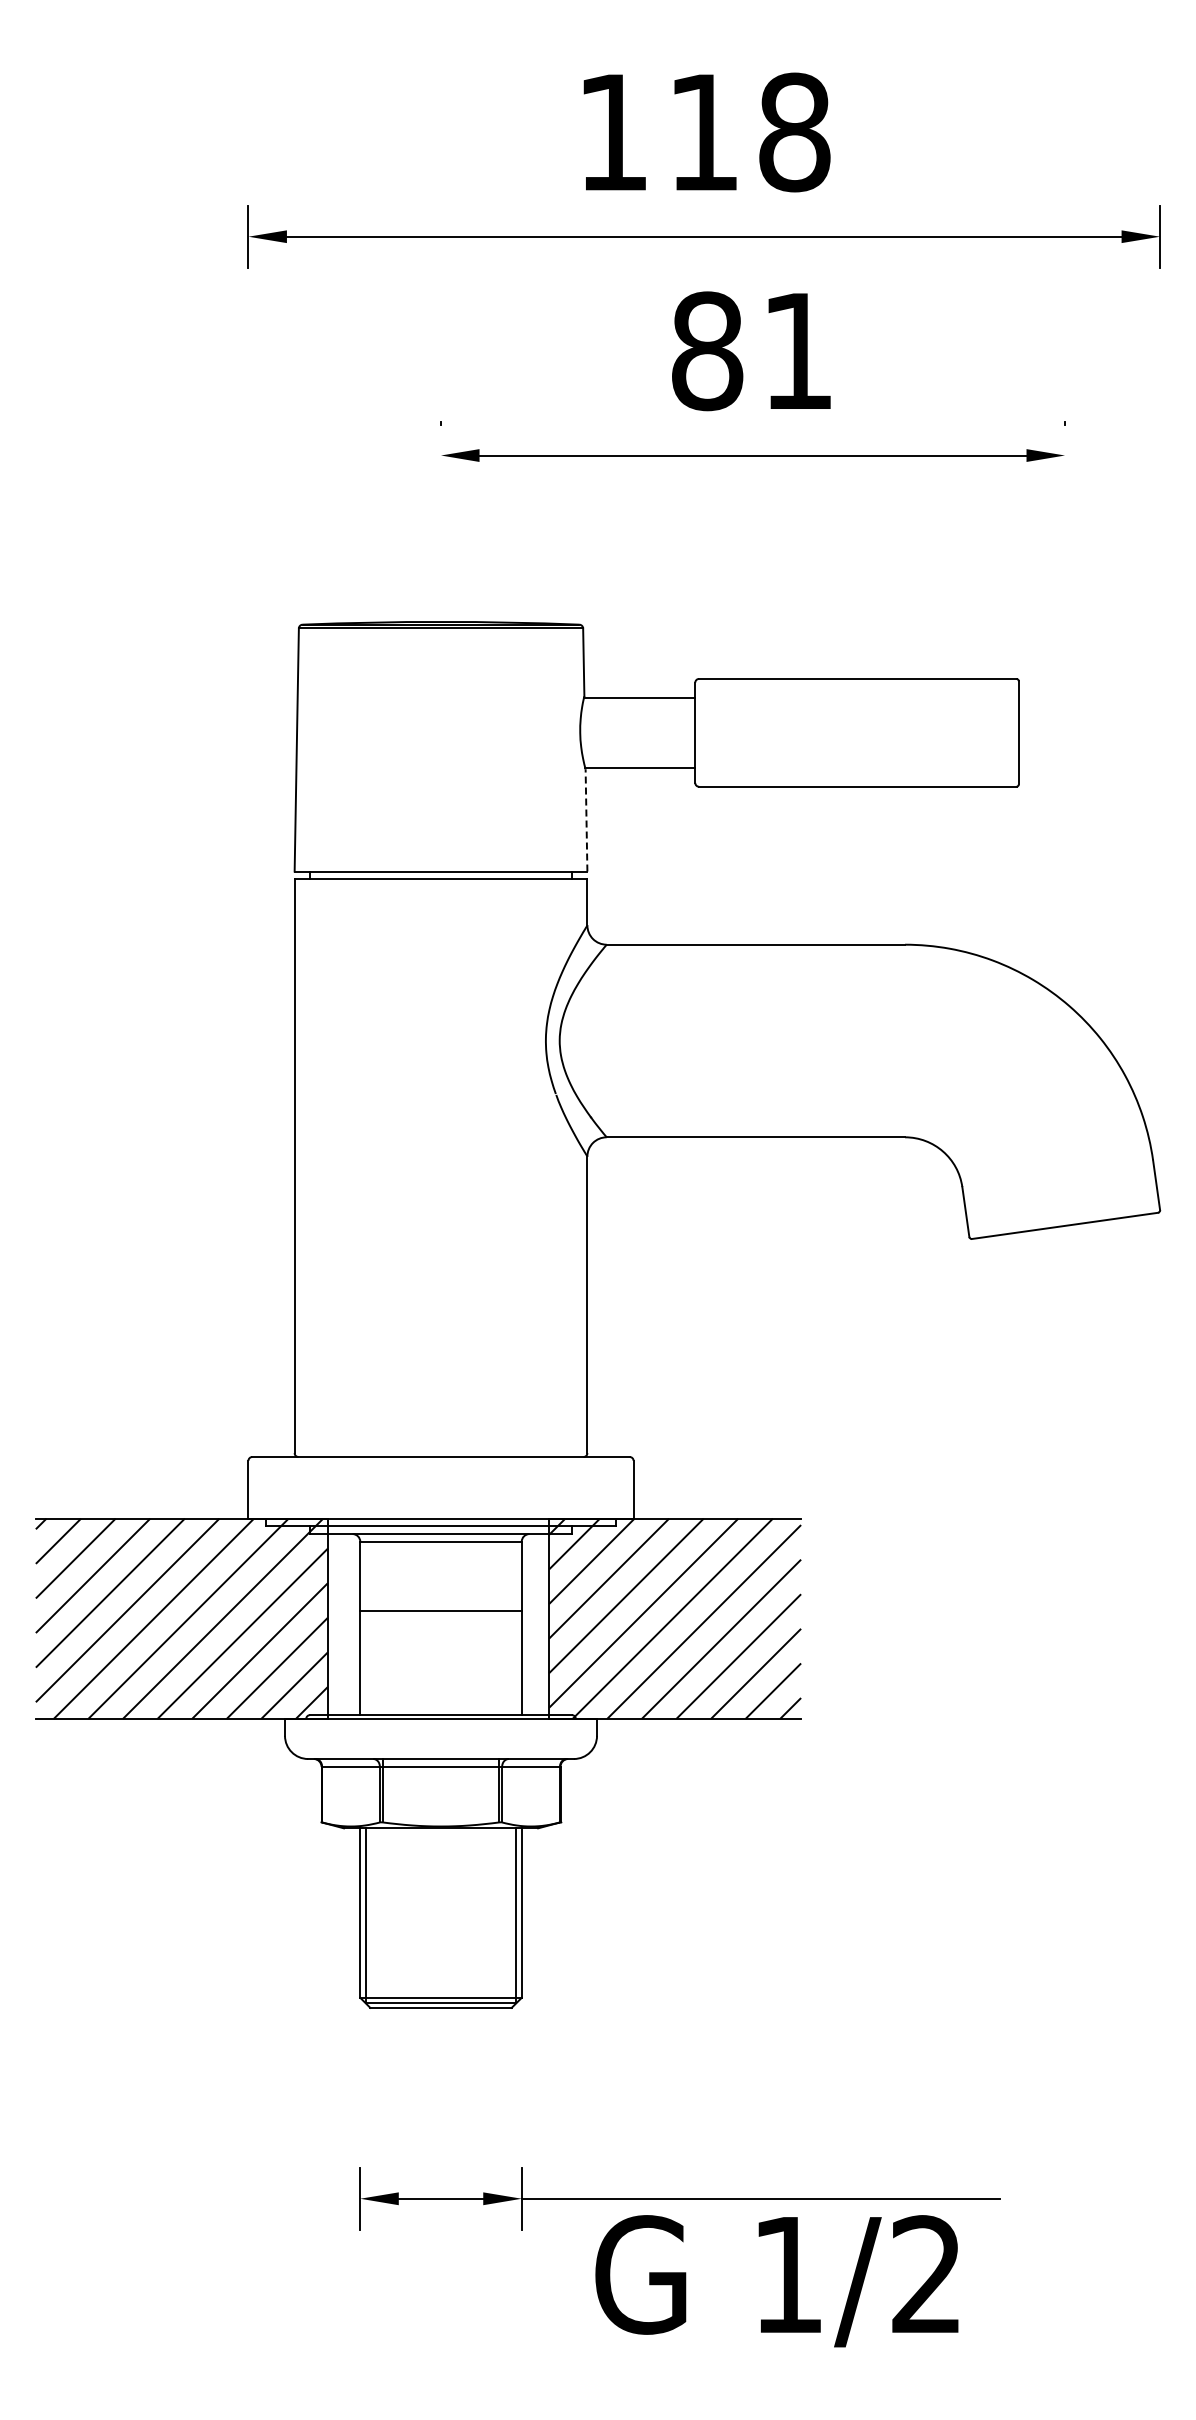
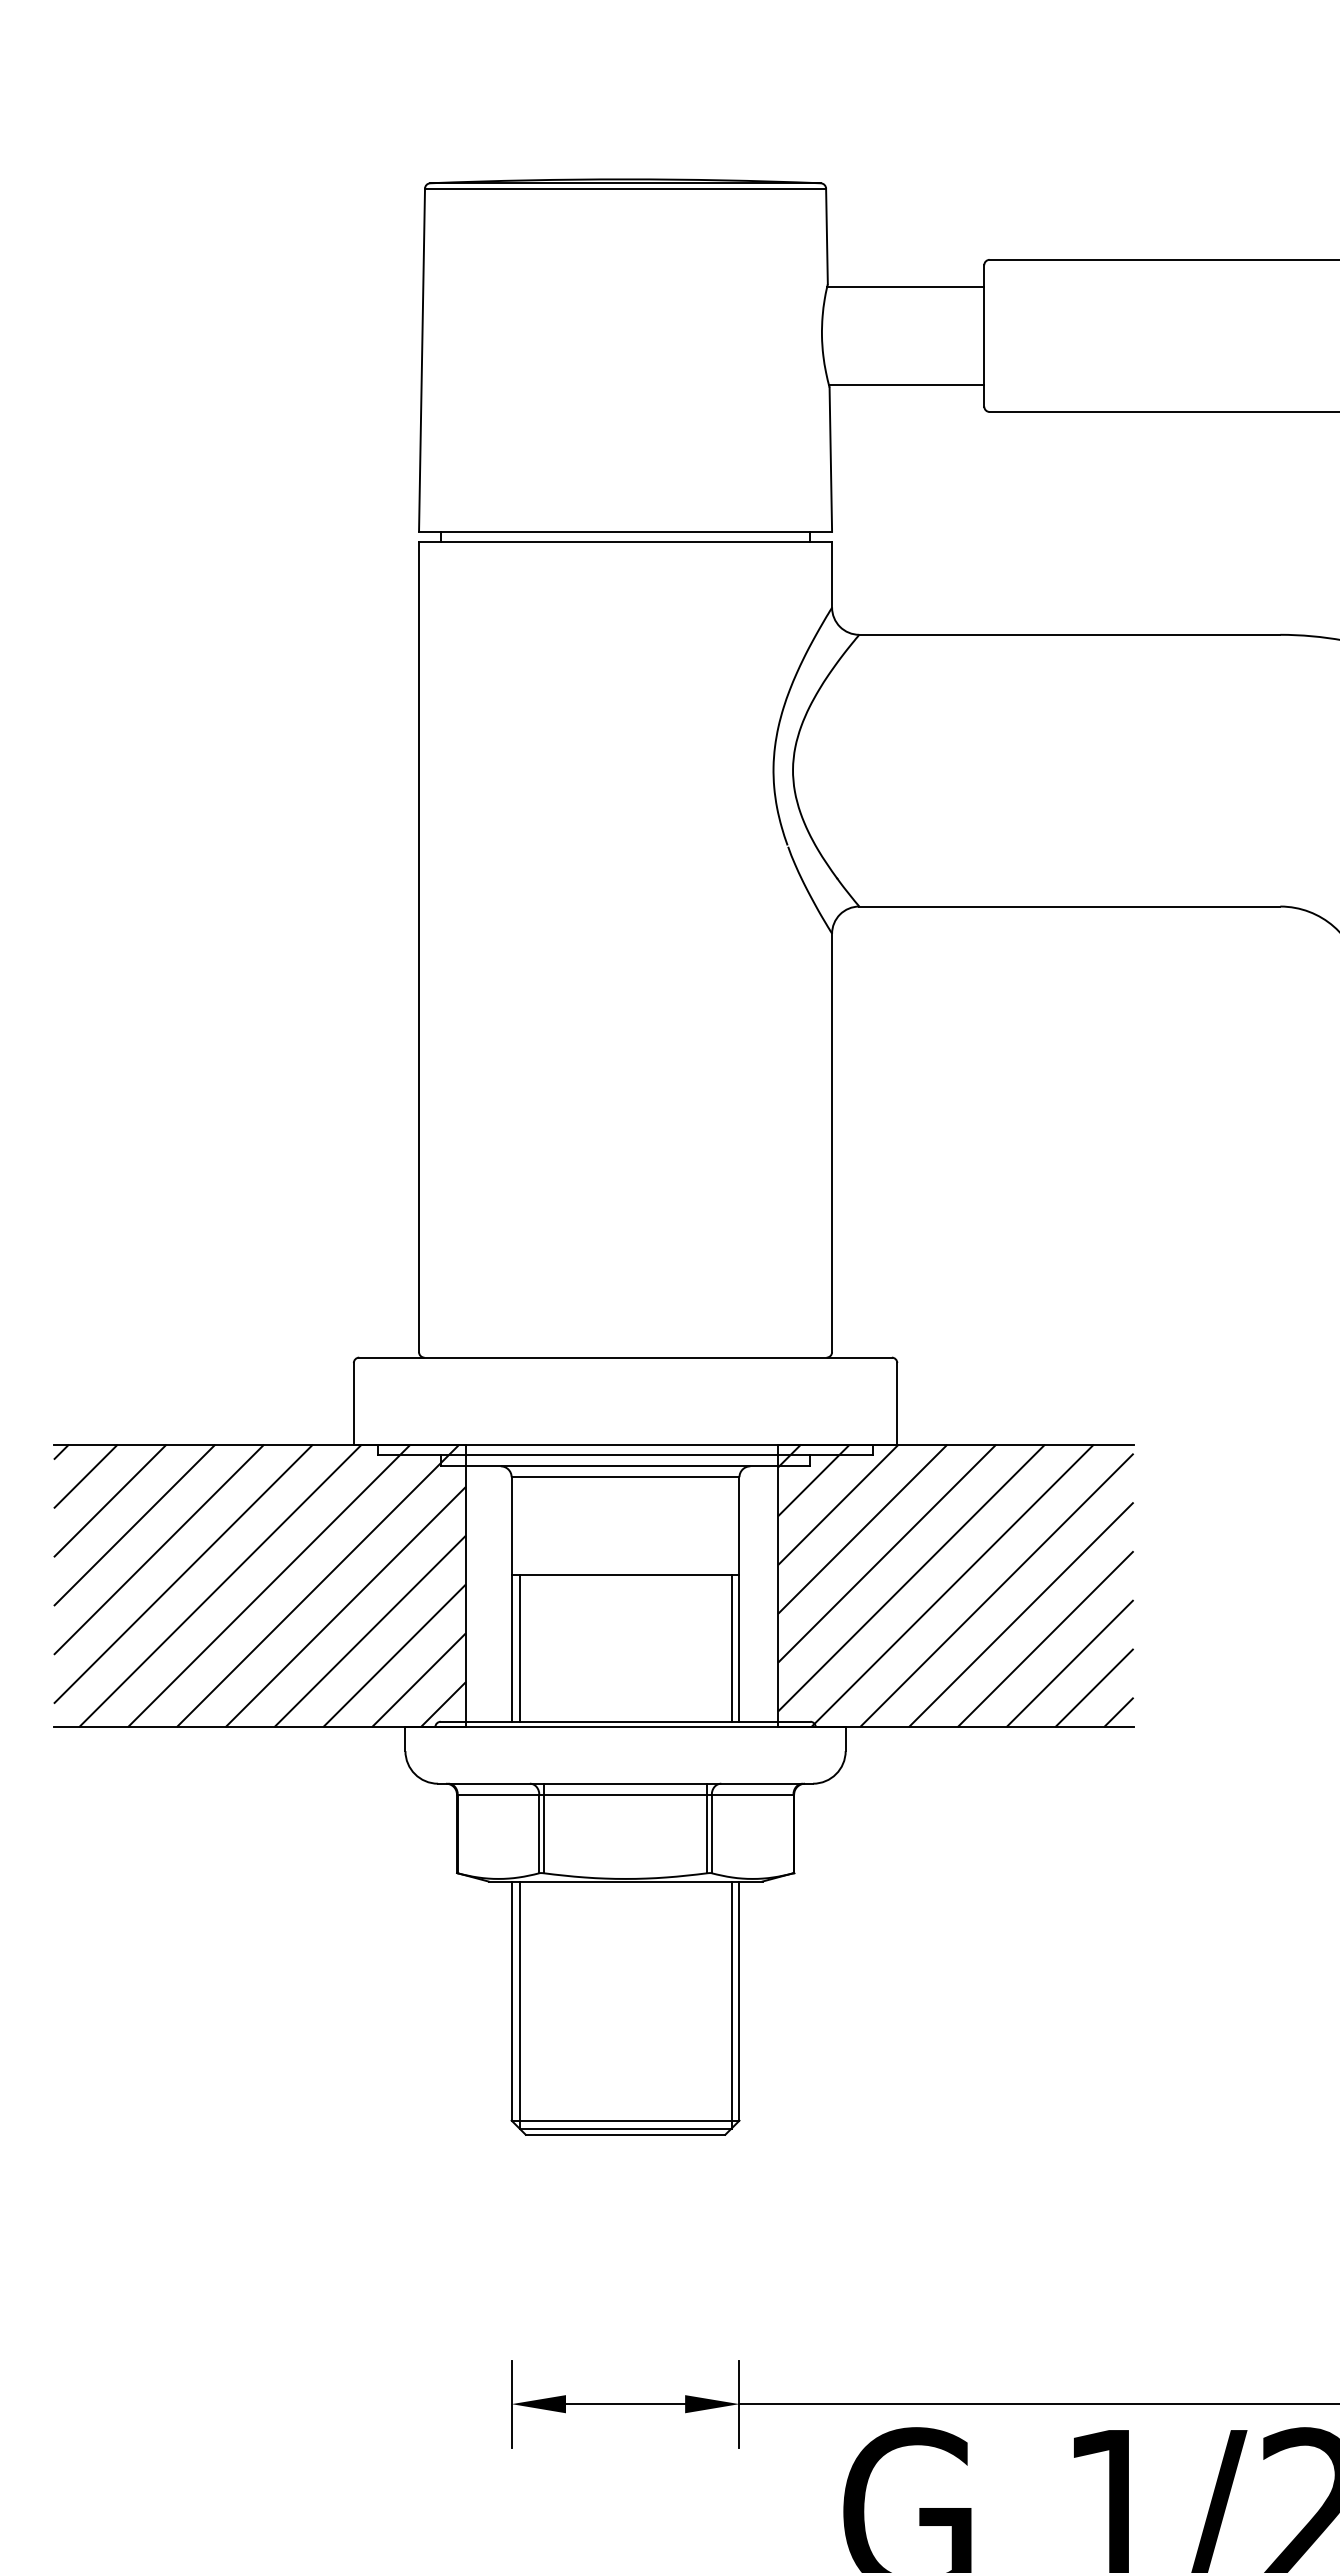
line: (586, 819) -> (830, 458), dashed -> solid
line: (365, 1663) -> (519, 1648), added
line: (516, 1663) -> (732, 1648), added

